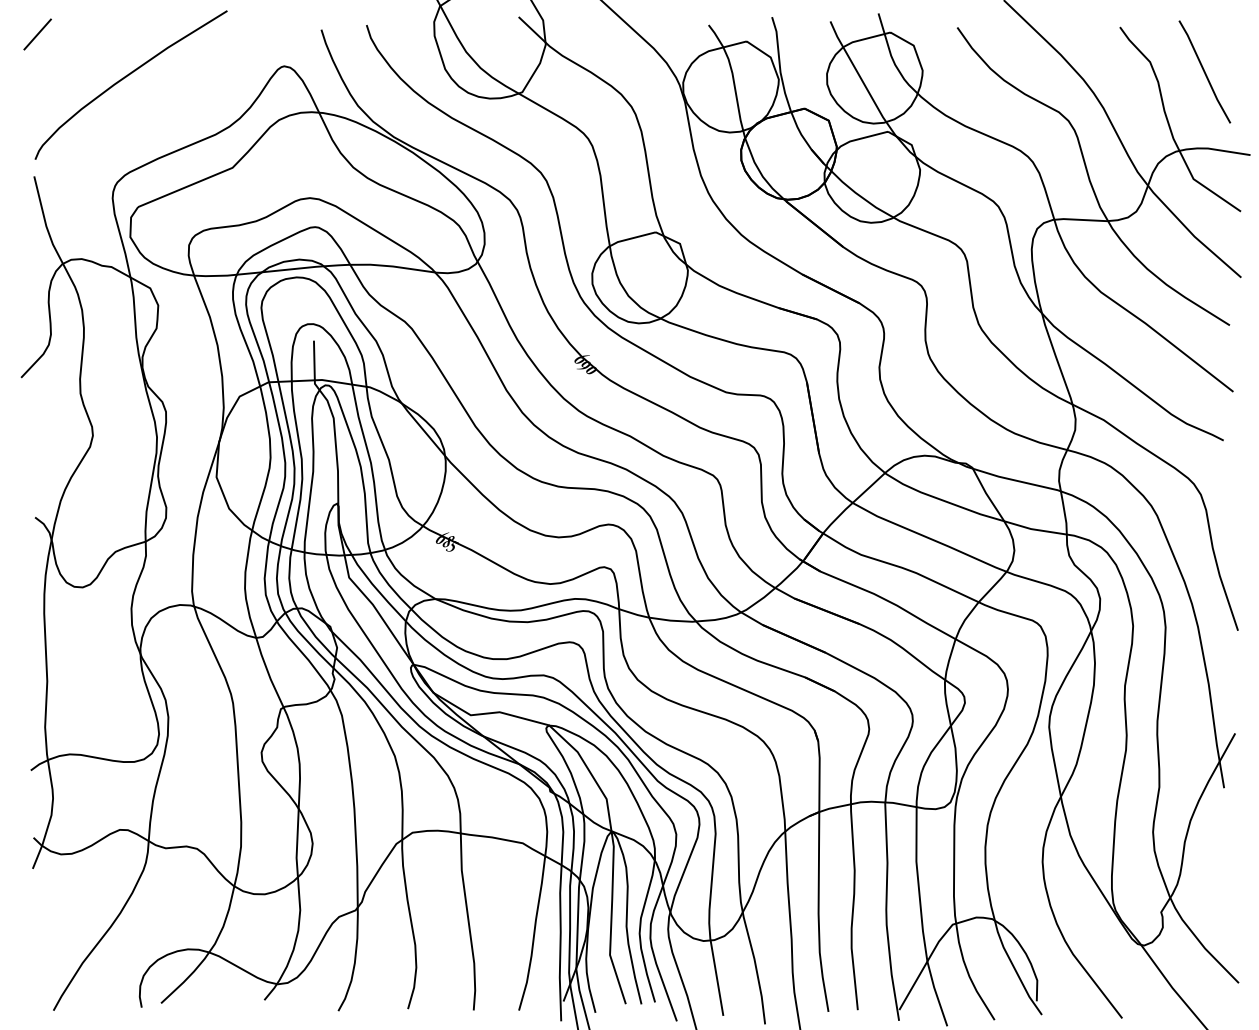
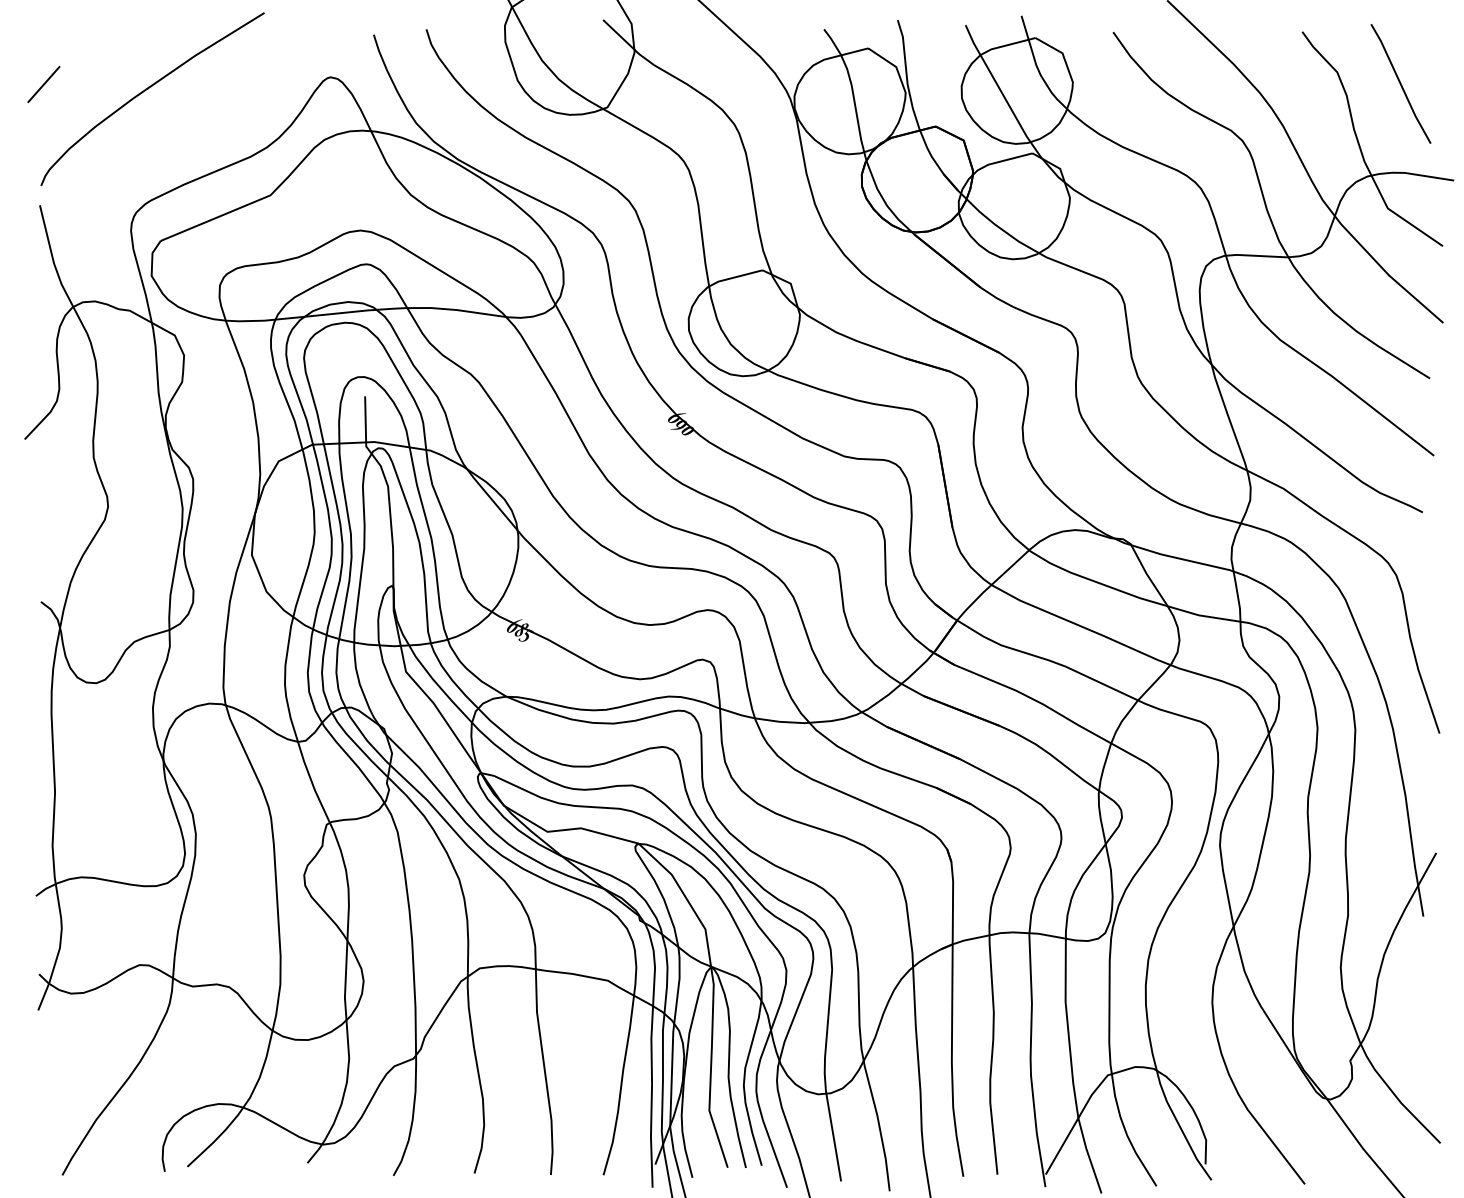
line: (37, 34) -> (43, 84), moved

